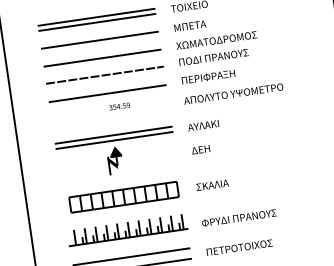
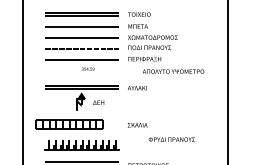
text: (233, 93) -> (173, 71), moved
text: (200, 149) -> (98, 102), moved
part: (123, 196) -> (69, 124), moved
text: (238, 218) -> (171, 139), moved

